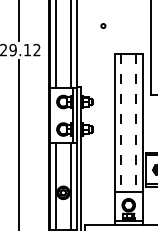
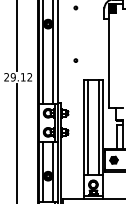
line: (121, 122) -> (88, 127), dashed -> solid
line: (136, 122) -> (98, 127), dashed -> solid

